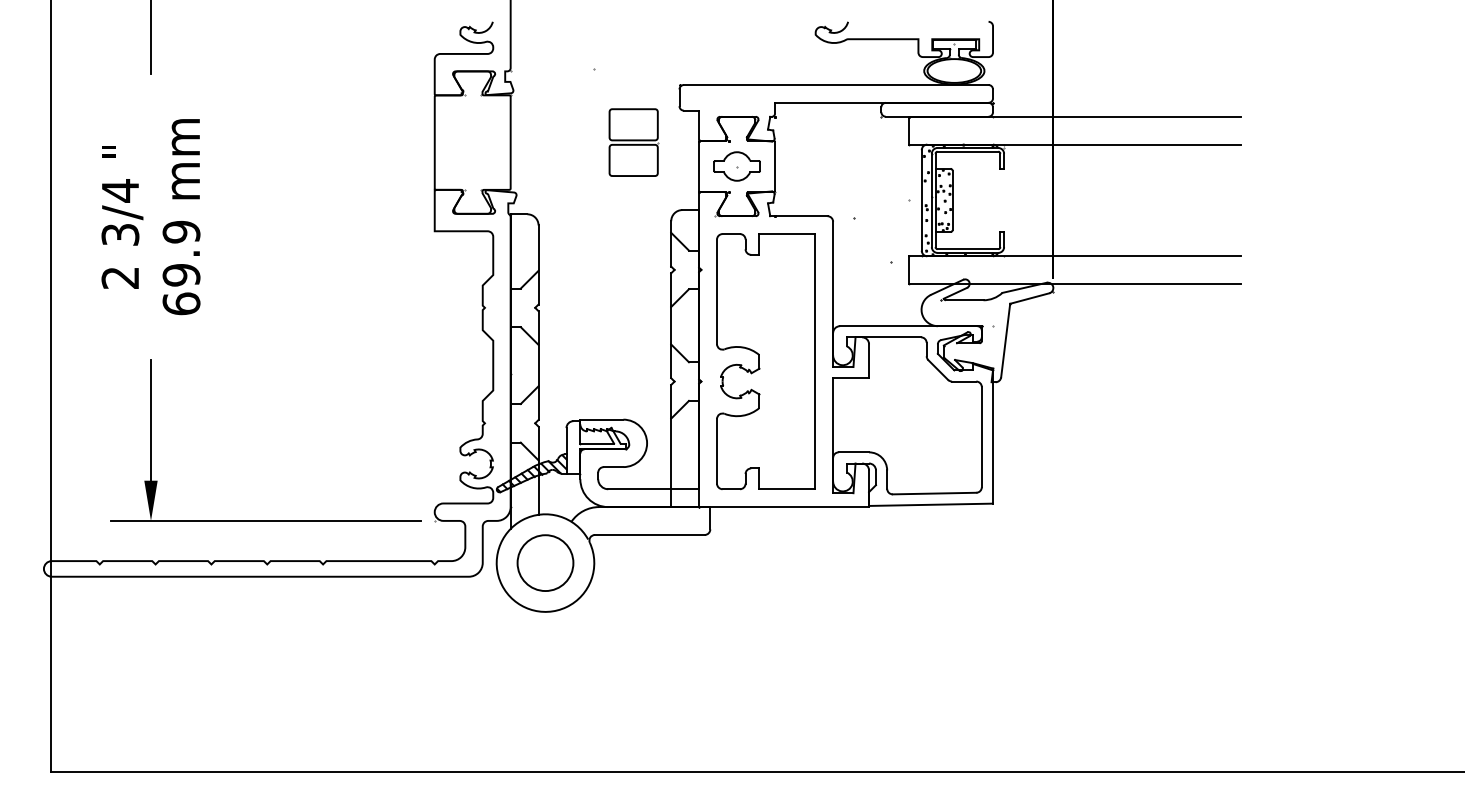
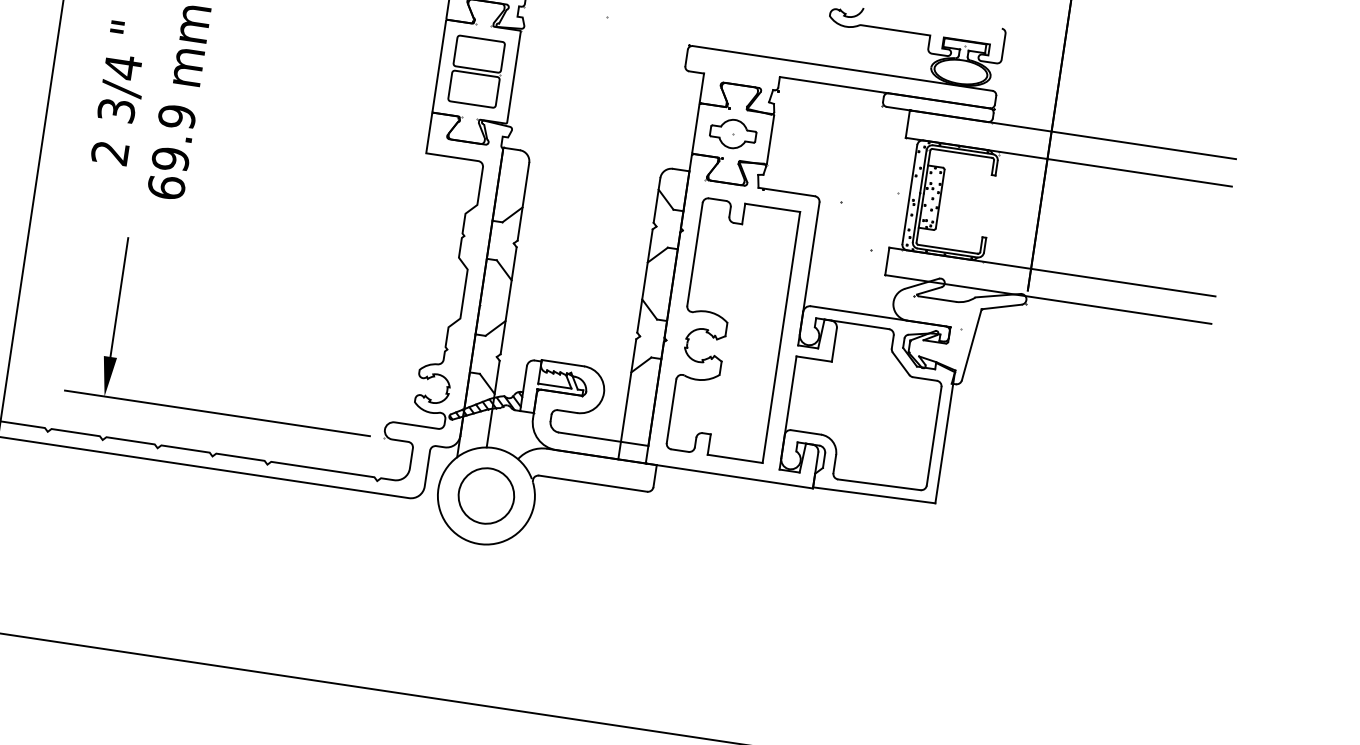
part: (633, 142) -> (476, 71), moved

